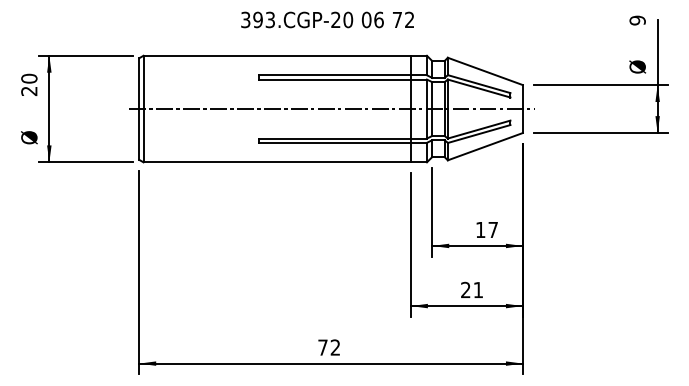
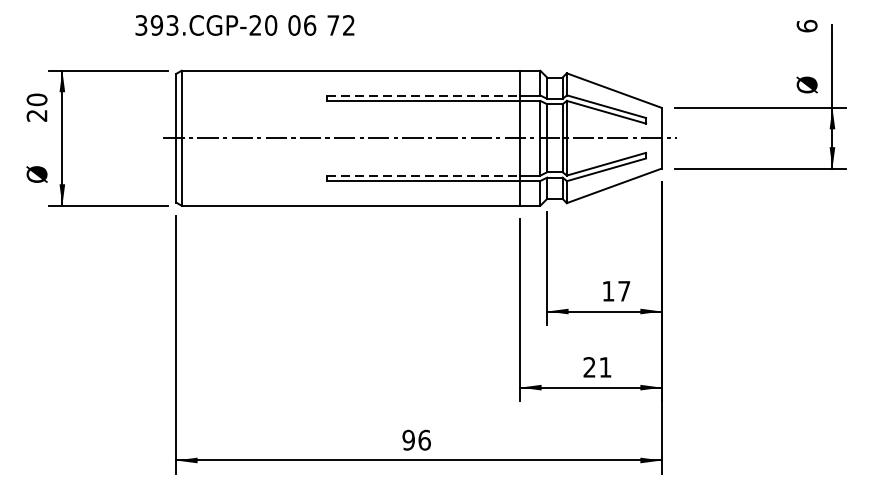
text: (327, 19) -> (244, 24), moved
text: (637, 20) -> (806, 26), 9 -> 6
line: (335, 75) -> (424, 95), solid -> dashed
line: (335, 138) -> (424, 175), solid -> dashed
text: (329, 347) -> (417, 440), 72 -> 96

